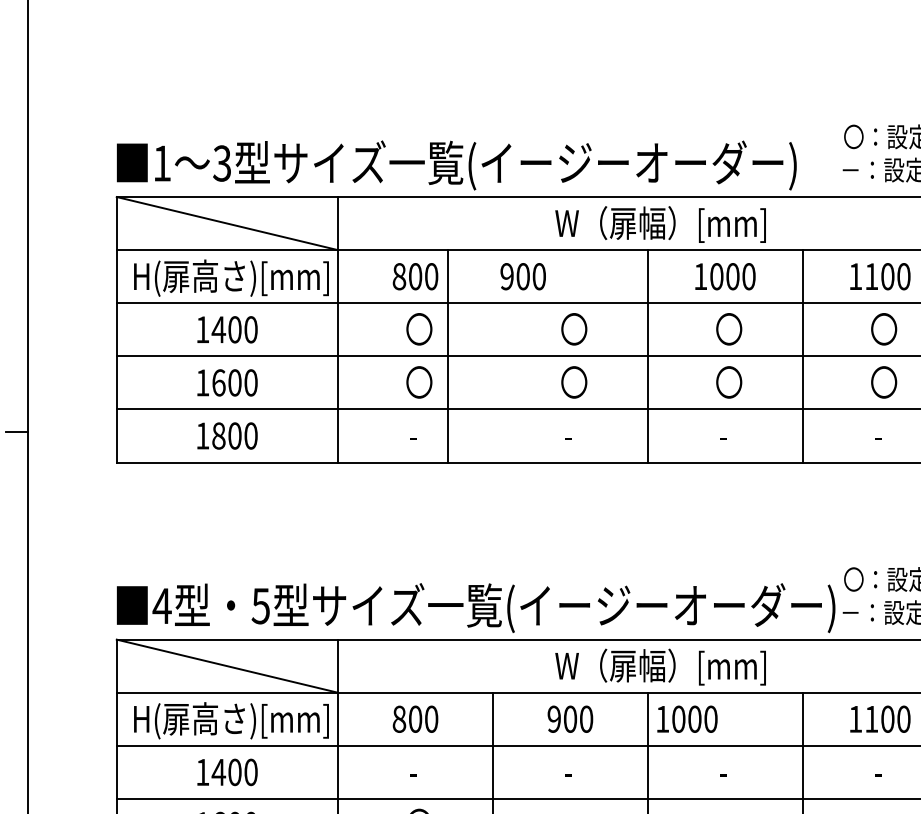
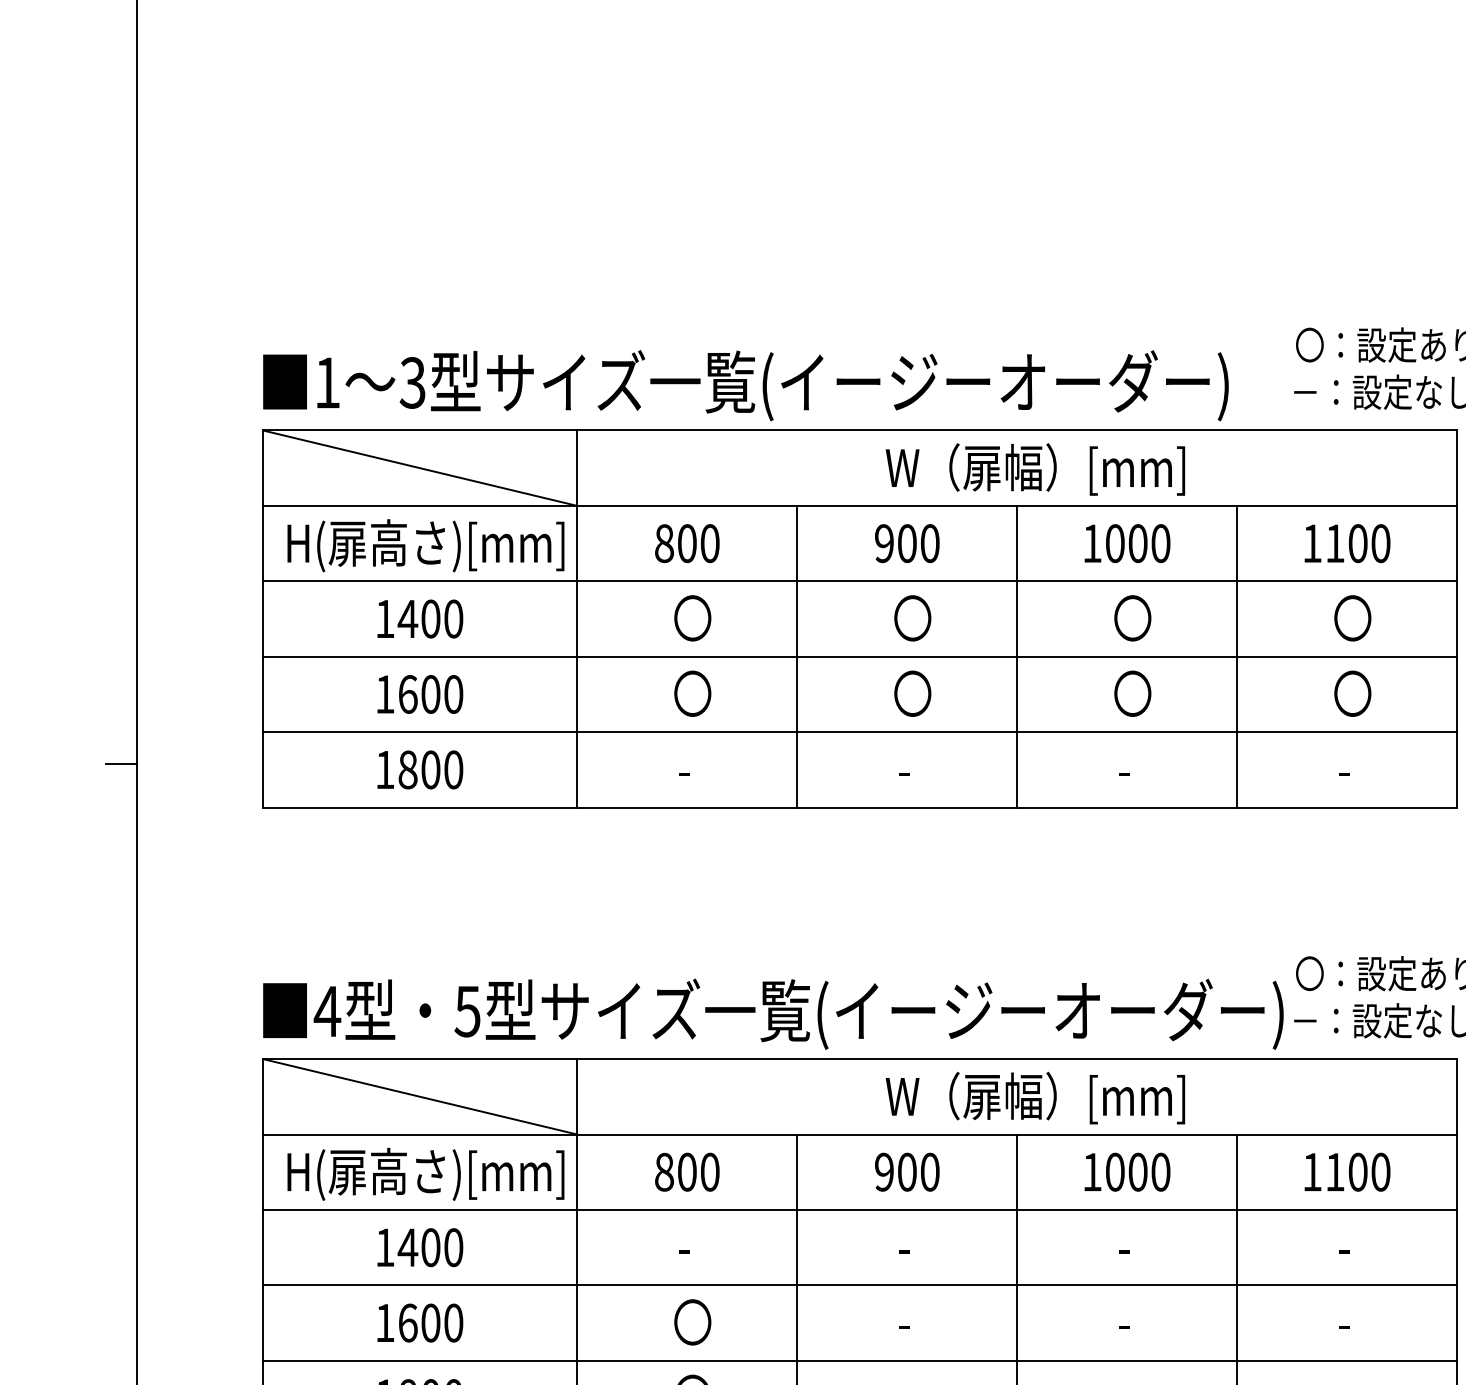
text: (523, 276) -> (907, 543), moved
line: (448, 356) -> (797, 656), moved
text: (687, 718) -> (1127, 1171), moved

